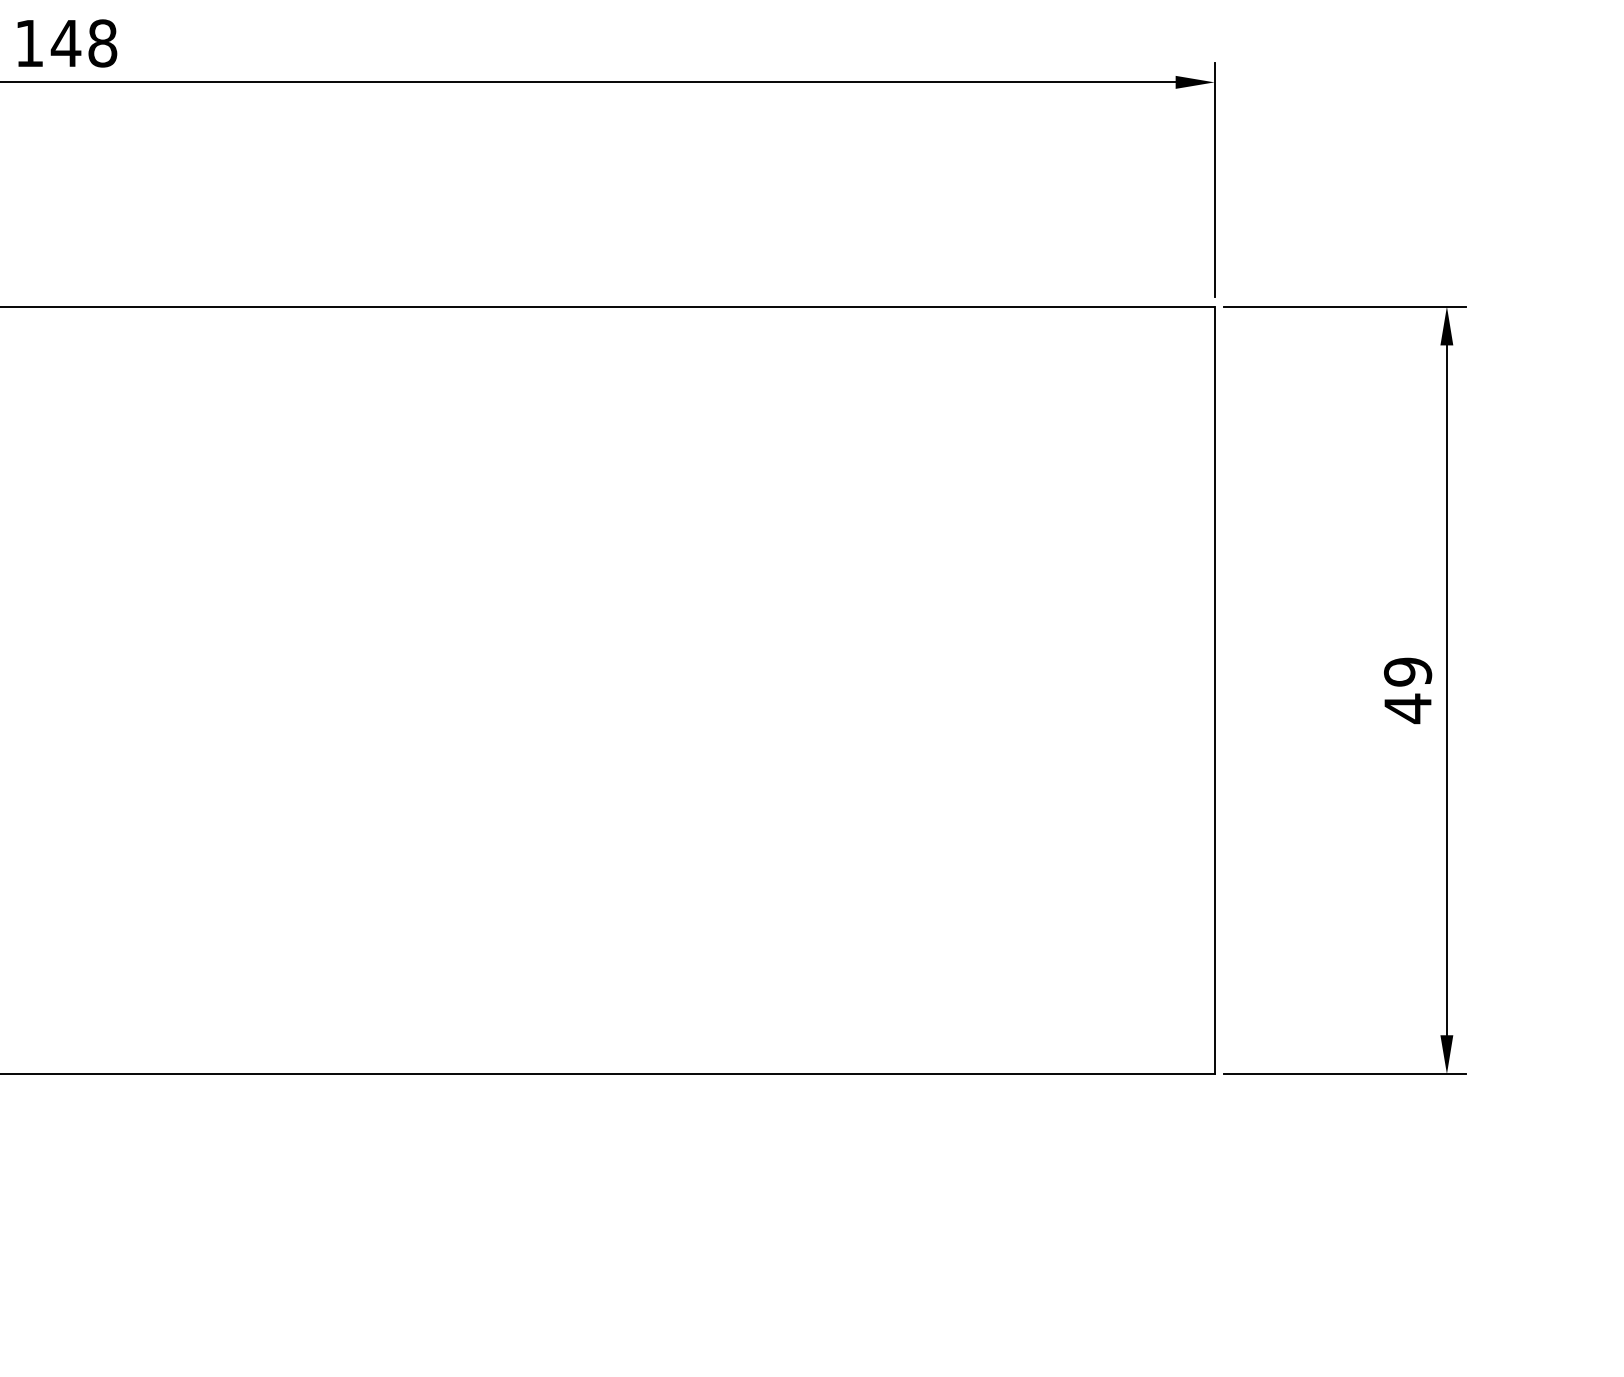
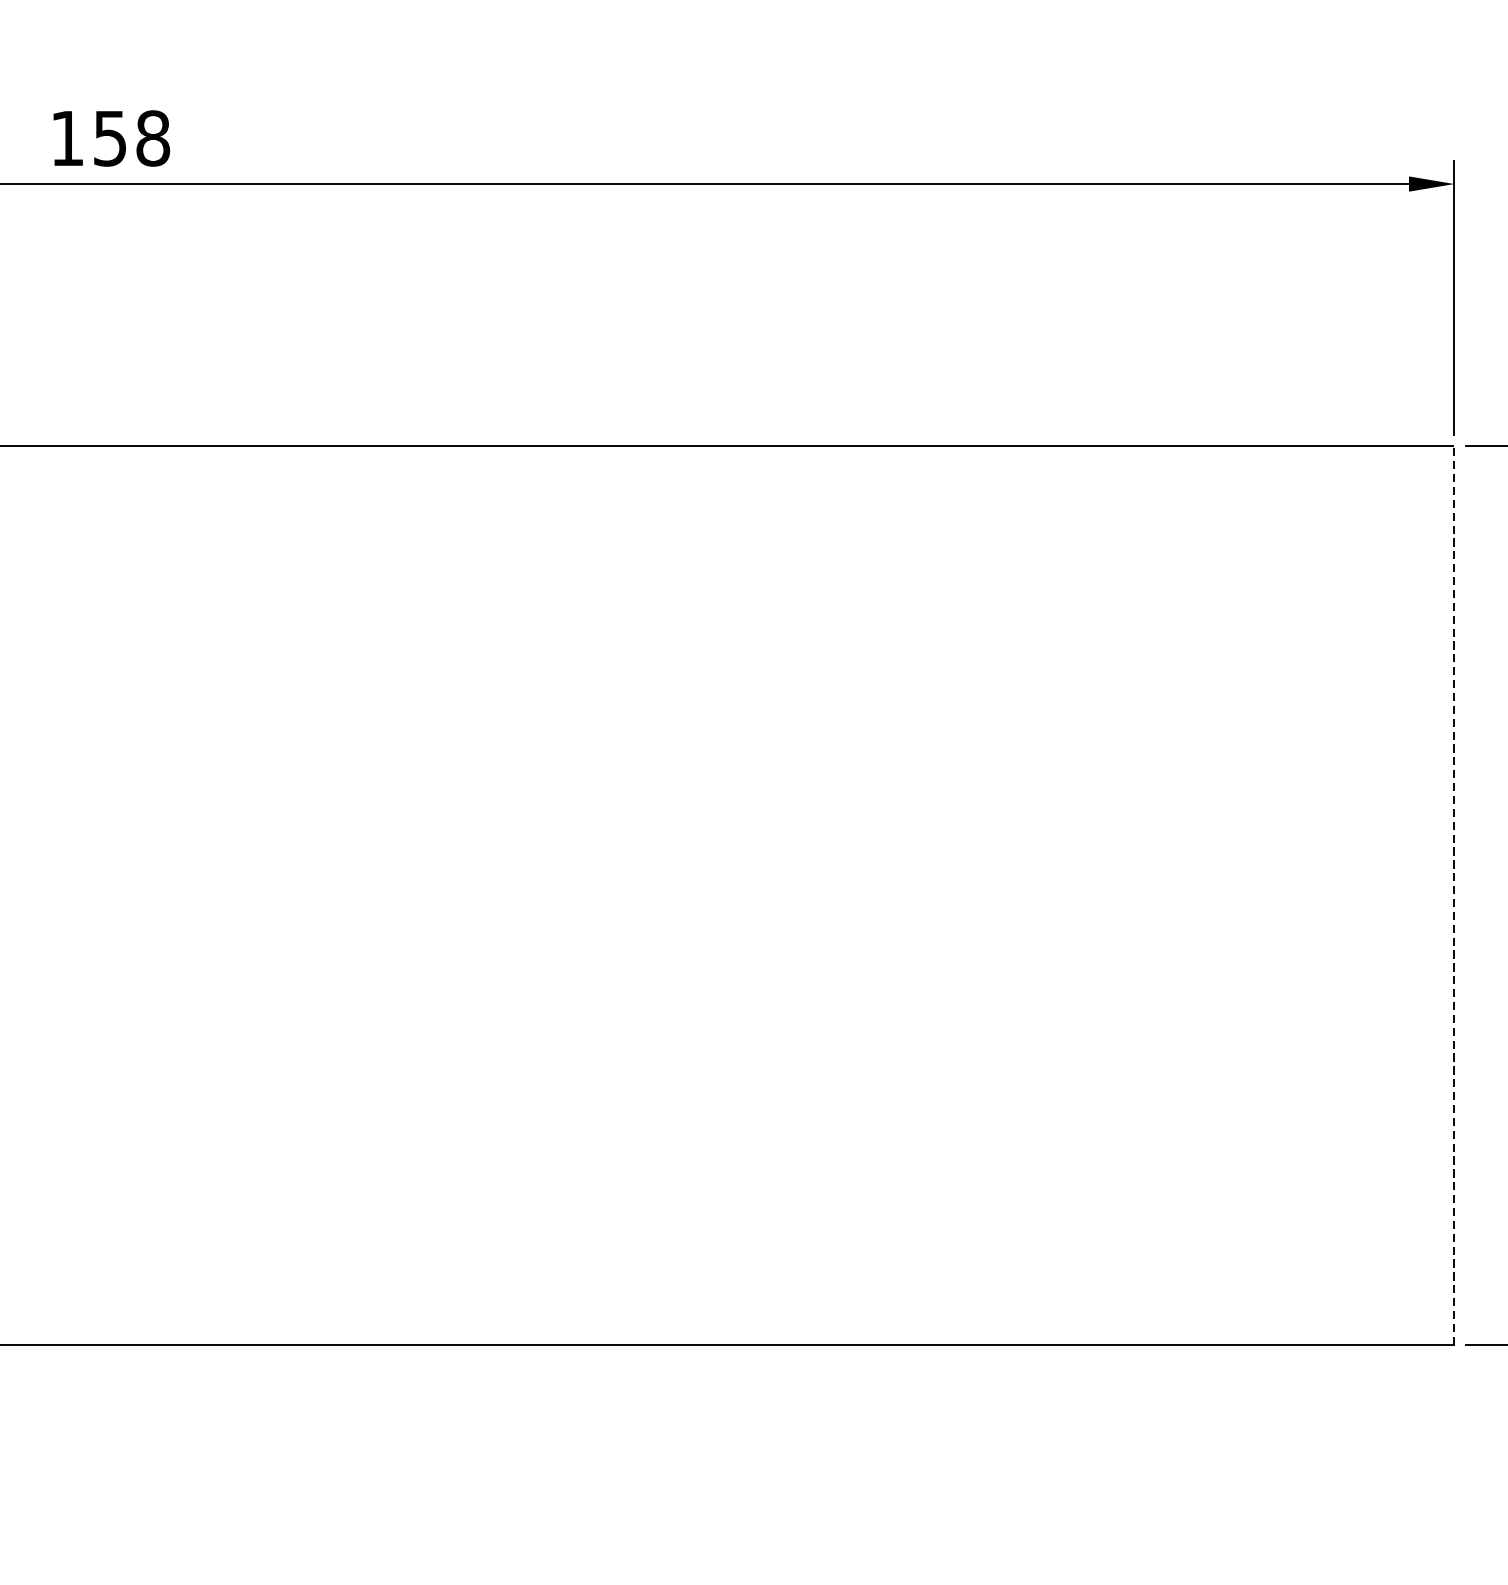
text: (65, 43) -> (109, 138), 148 -> 158
line: (1214, 690) -> (1454, 895), solid -> dashed

